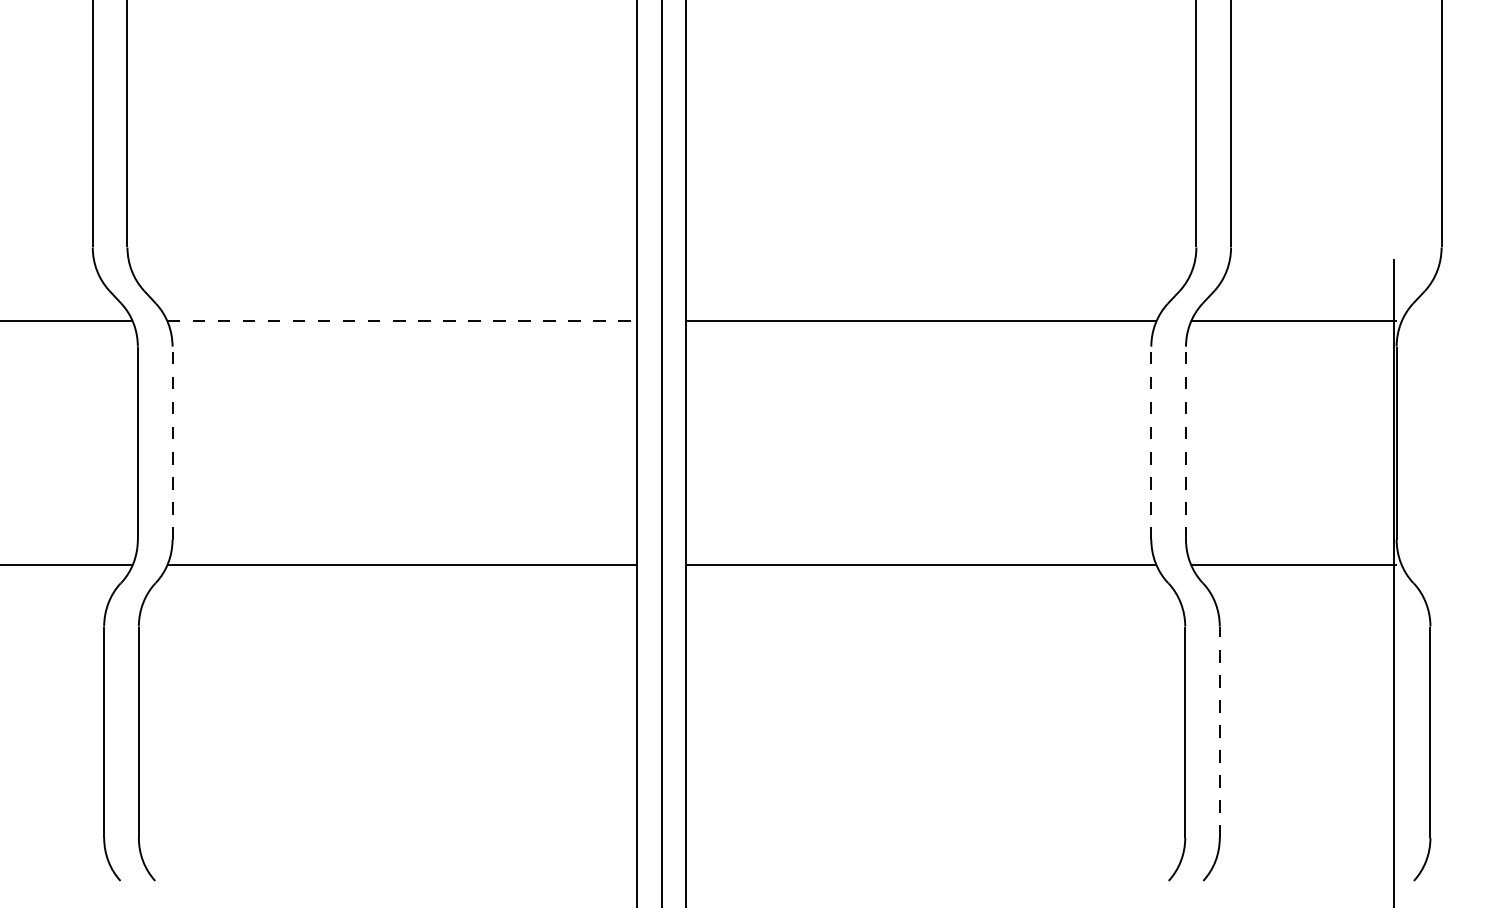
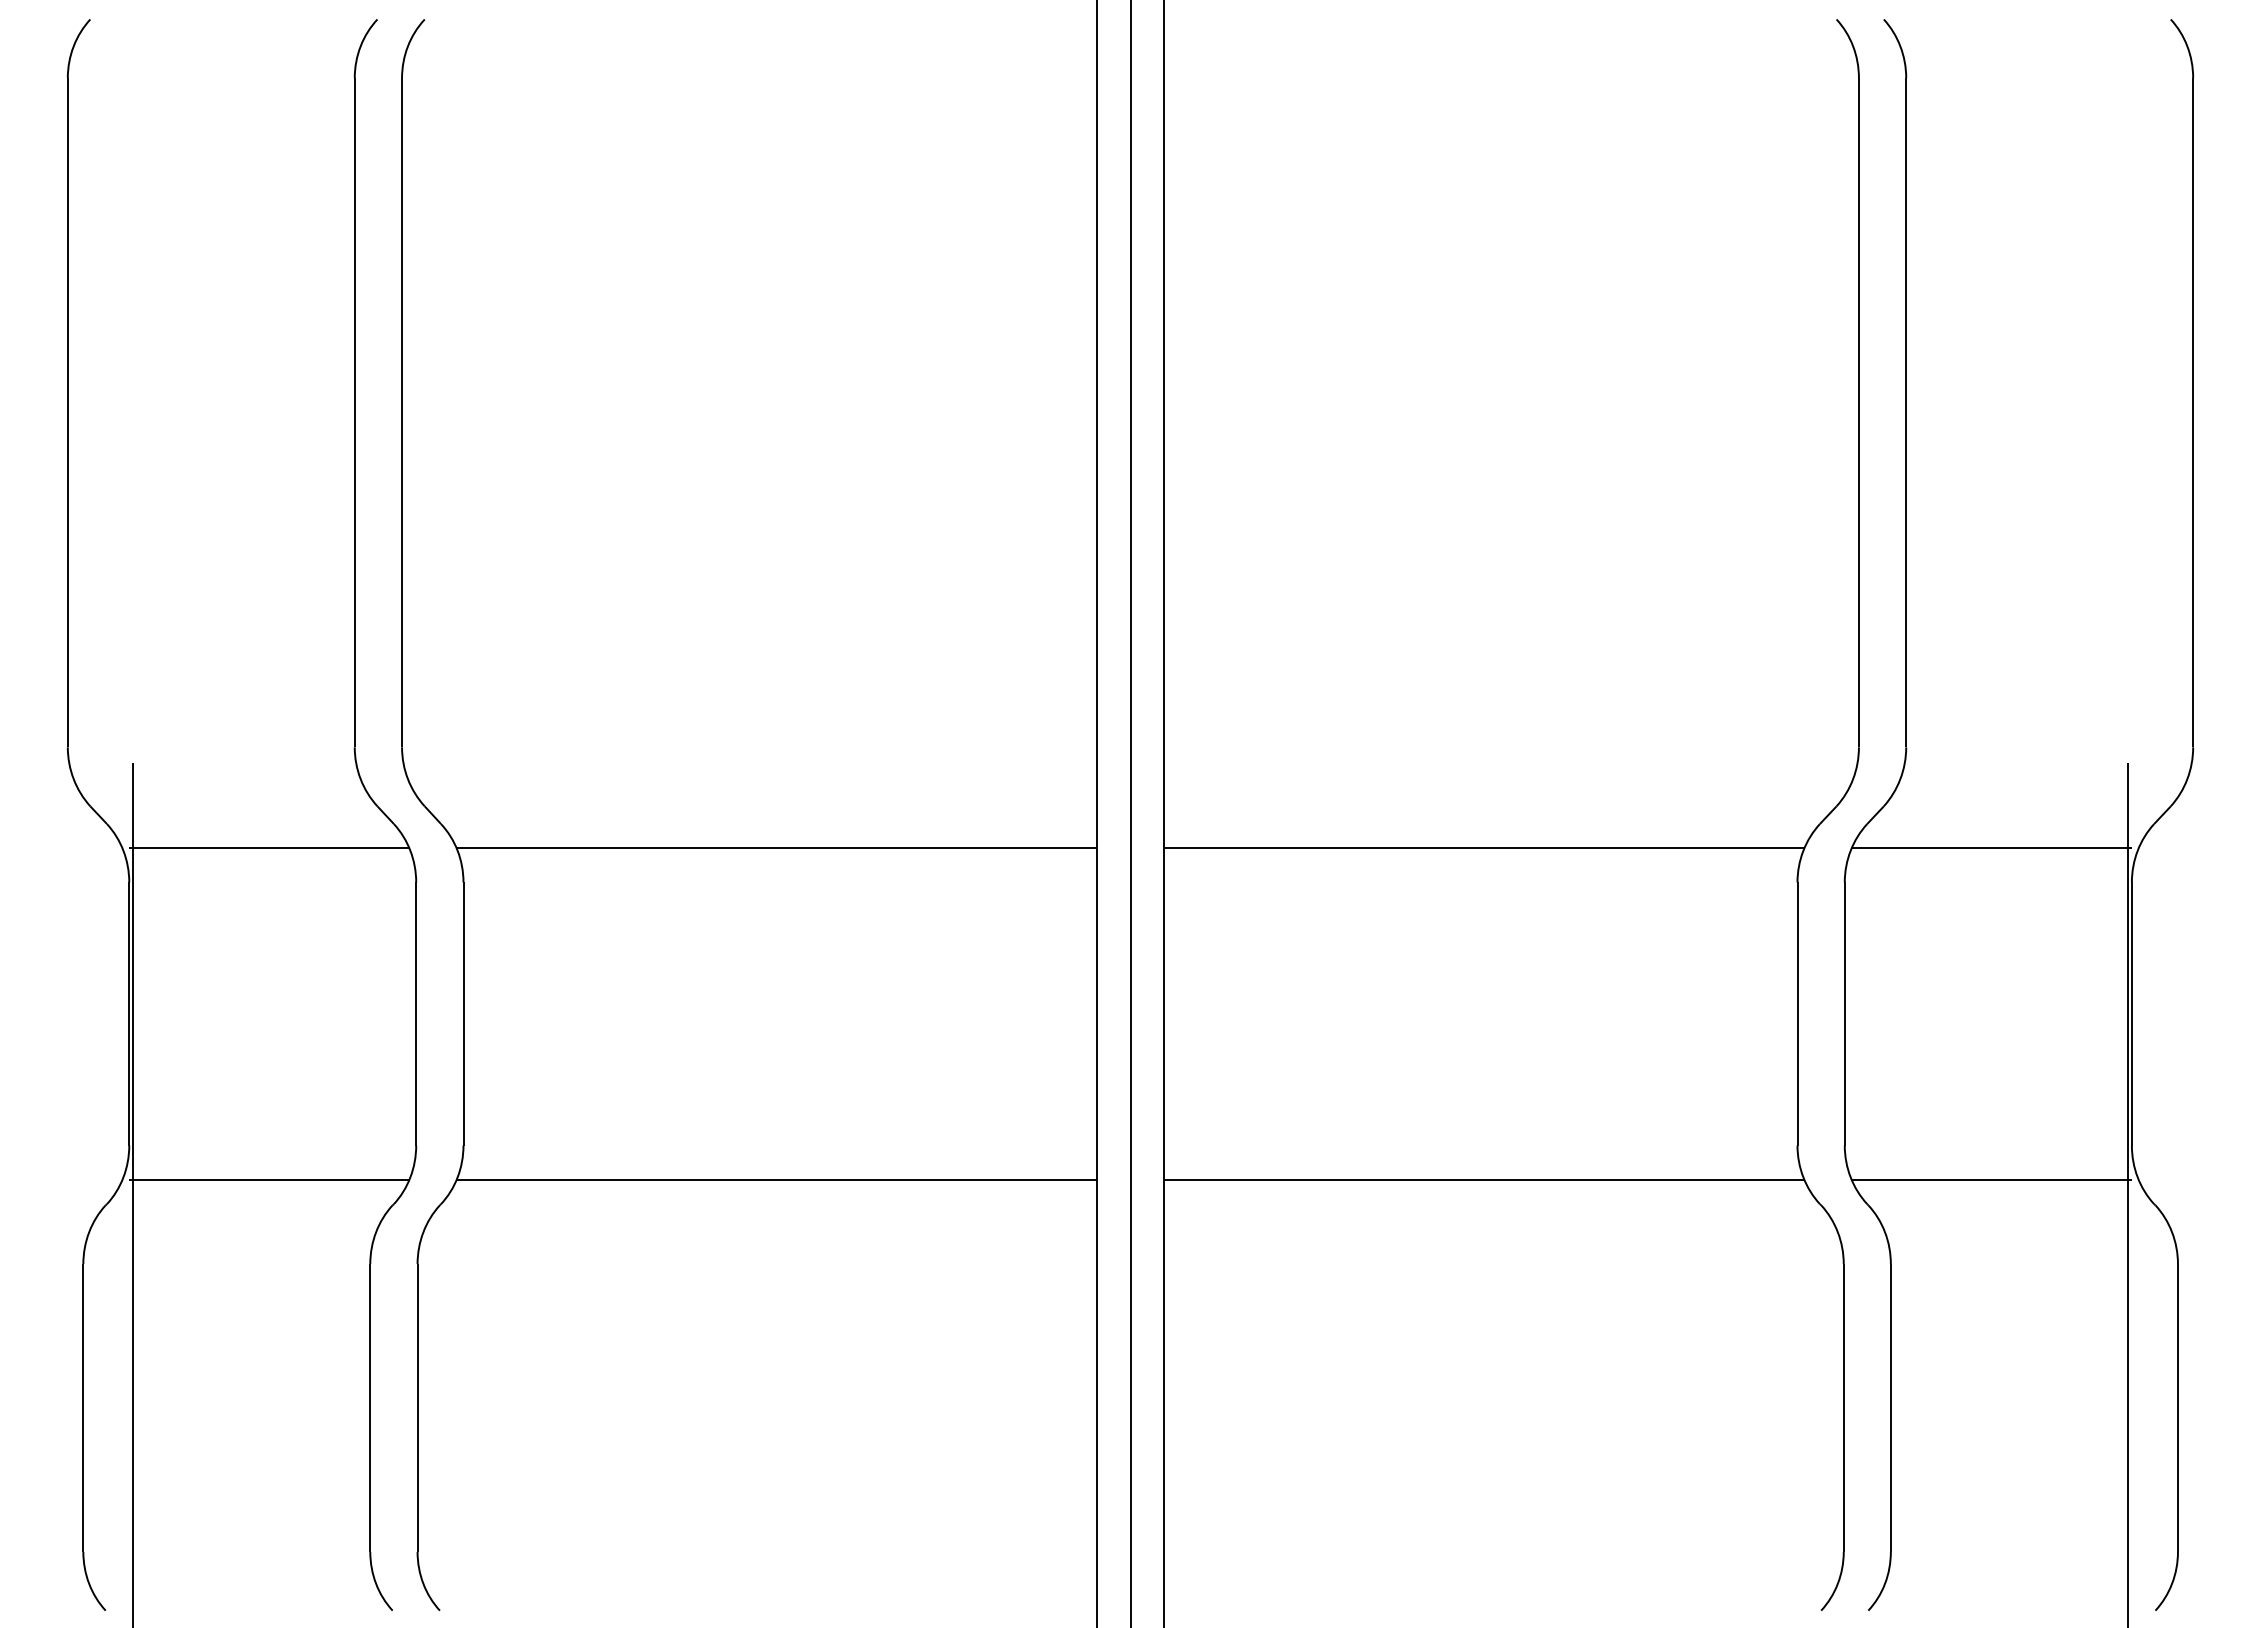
line: (402, 321) -> (777, 848), dashed -> solid
line: (172, 443) -> (463, 1014), dashed -> solid
line: (1151, 443) -> (1797, 1014), dashed -> solid
line: (1185, 443) -> (1844, 1014), dashed -> solid
line: (1219, 731) -> (1890, 1407), dashed -> solid

